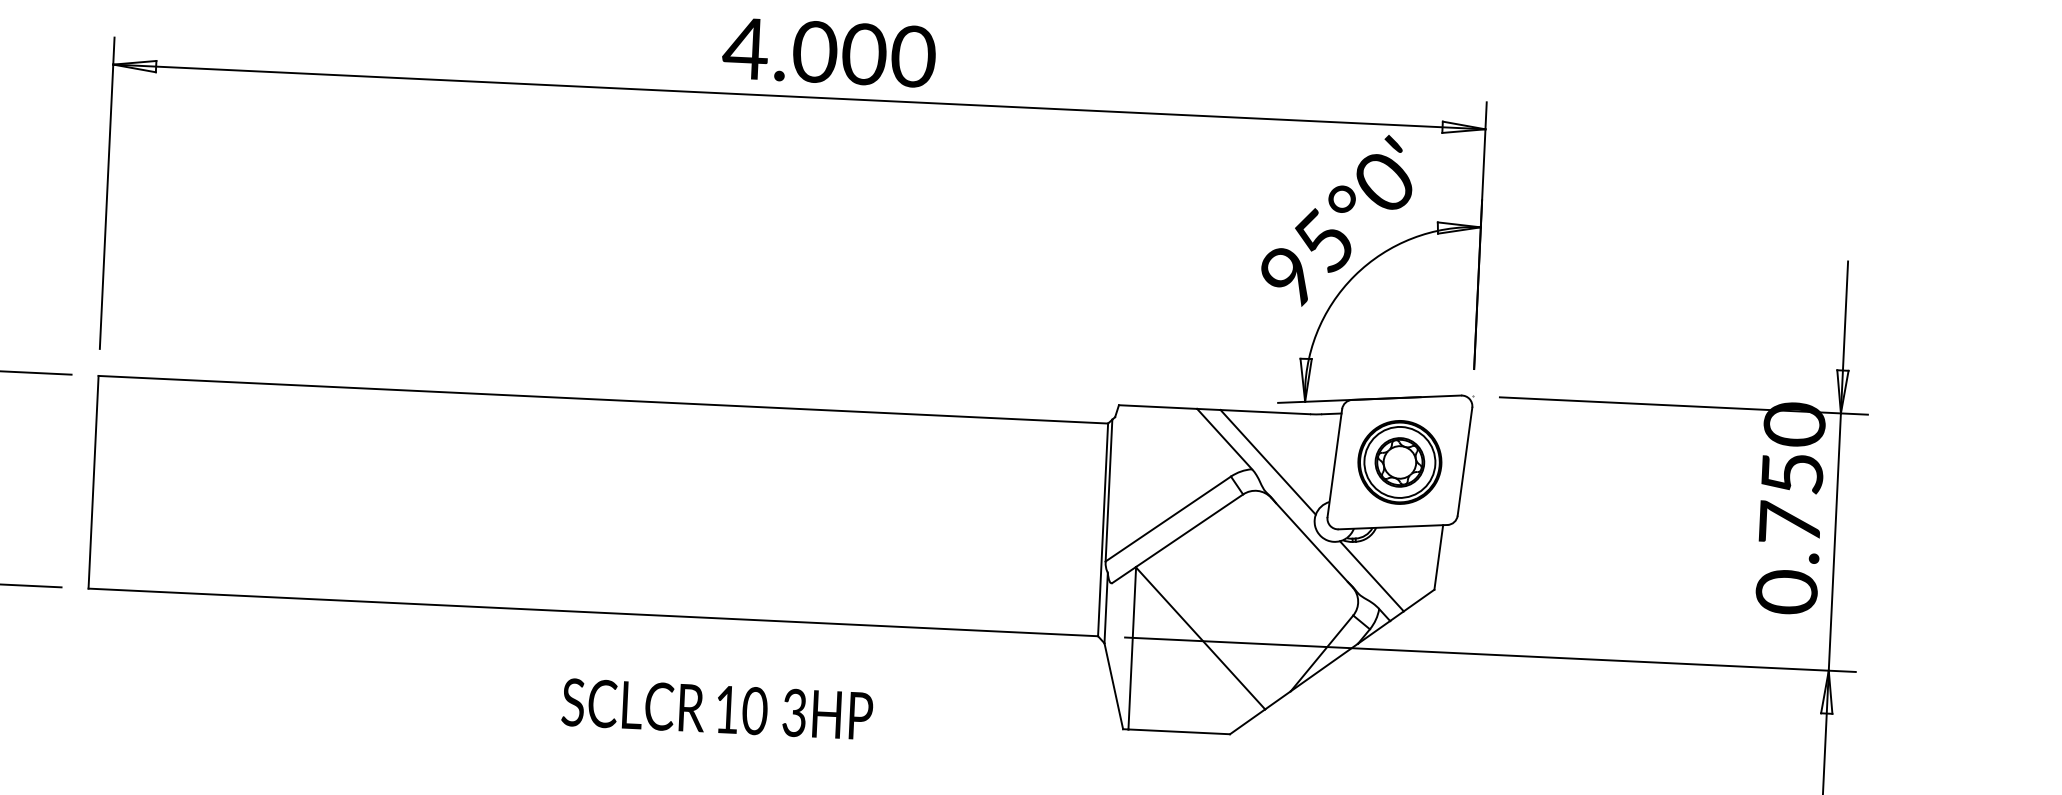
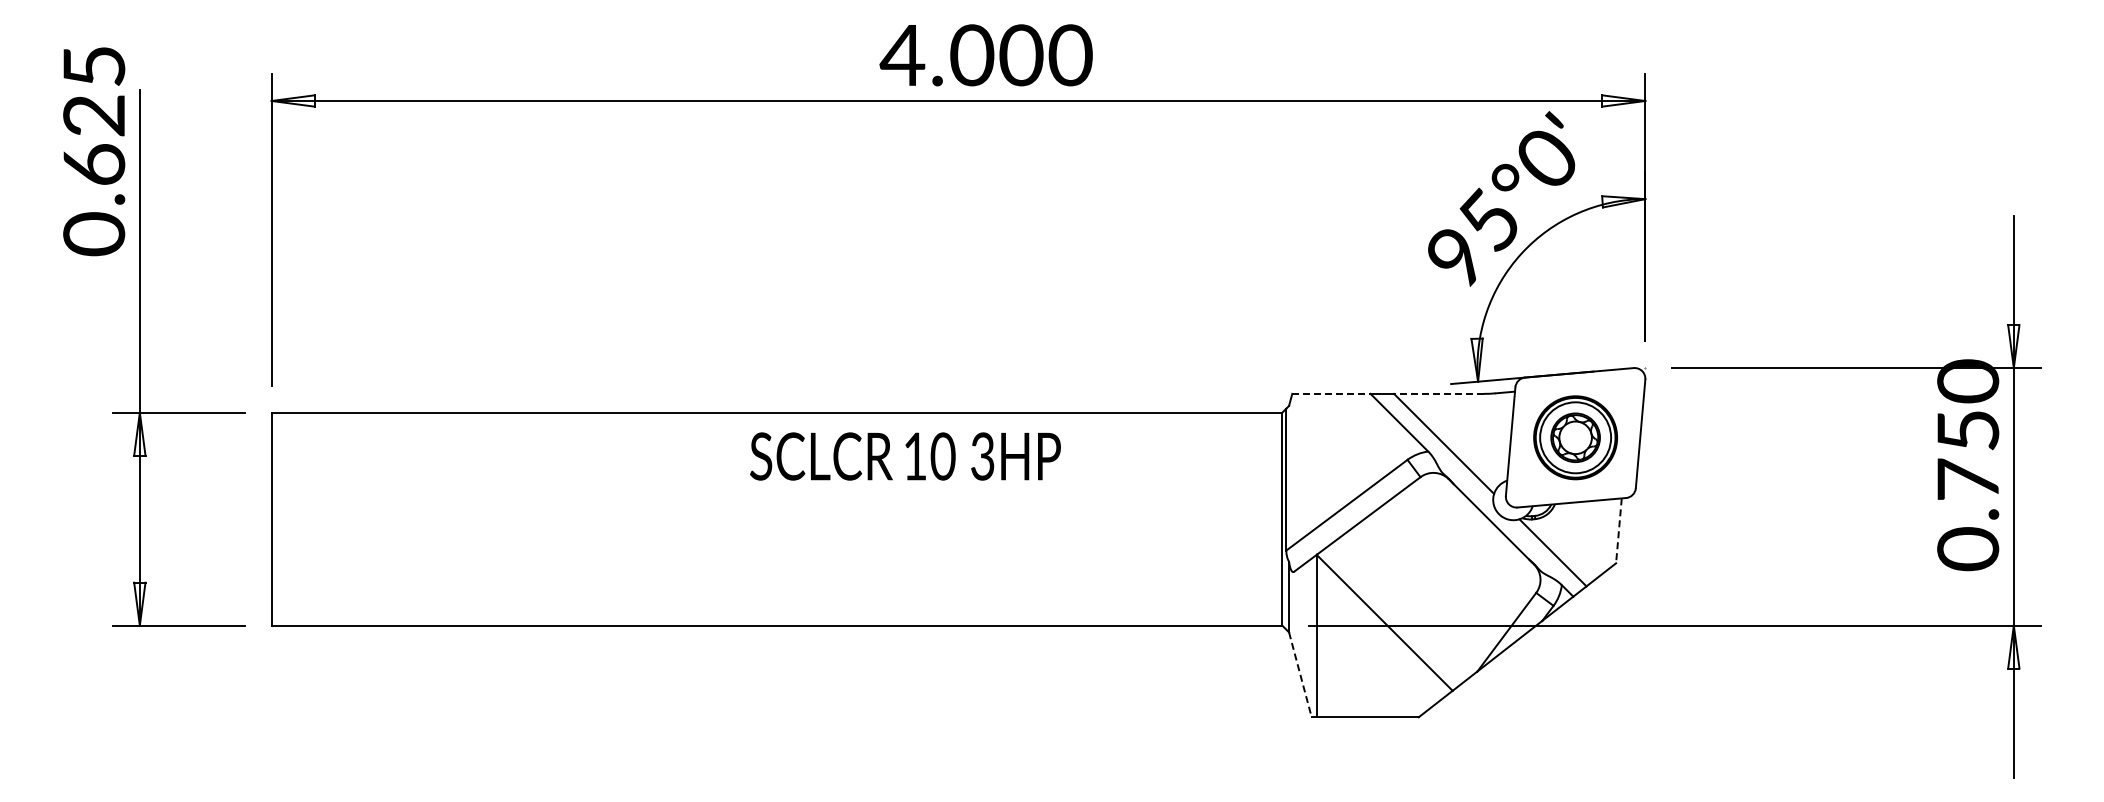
line: (1158, 406) -> (1331, 393), solid -> dashed
line: (1265, 411) -> (1438, 393), solid -> dashed
line: (1438, 557) -> (1618, 530), solid -> dashed
line: (1113, 685) -> (1300, 674), solid -> dashed
text: (717, 709) -> (905, 456), moved

